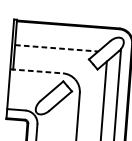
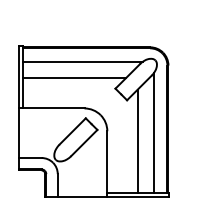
line: (64, 35) -> (82, 61), added
line: (56, 47) -> (74, 77), dashed -> solid
line: (36, 71) -> (51, 108), dashed -> solid

